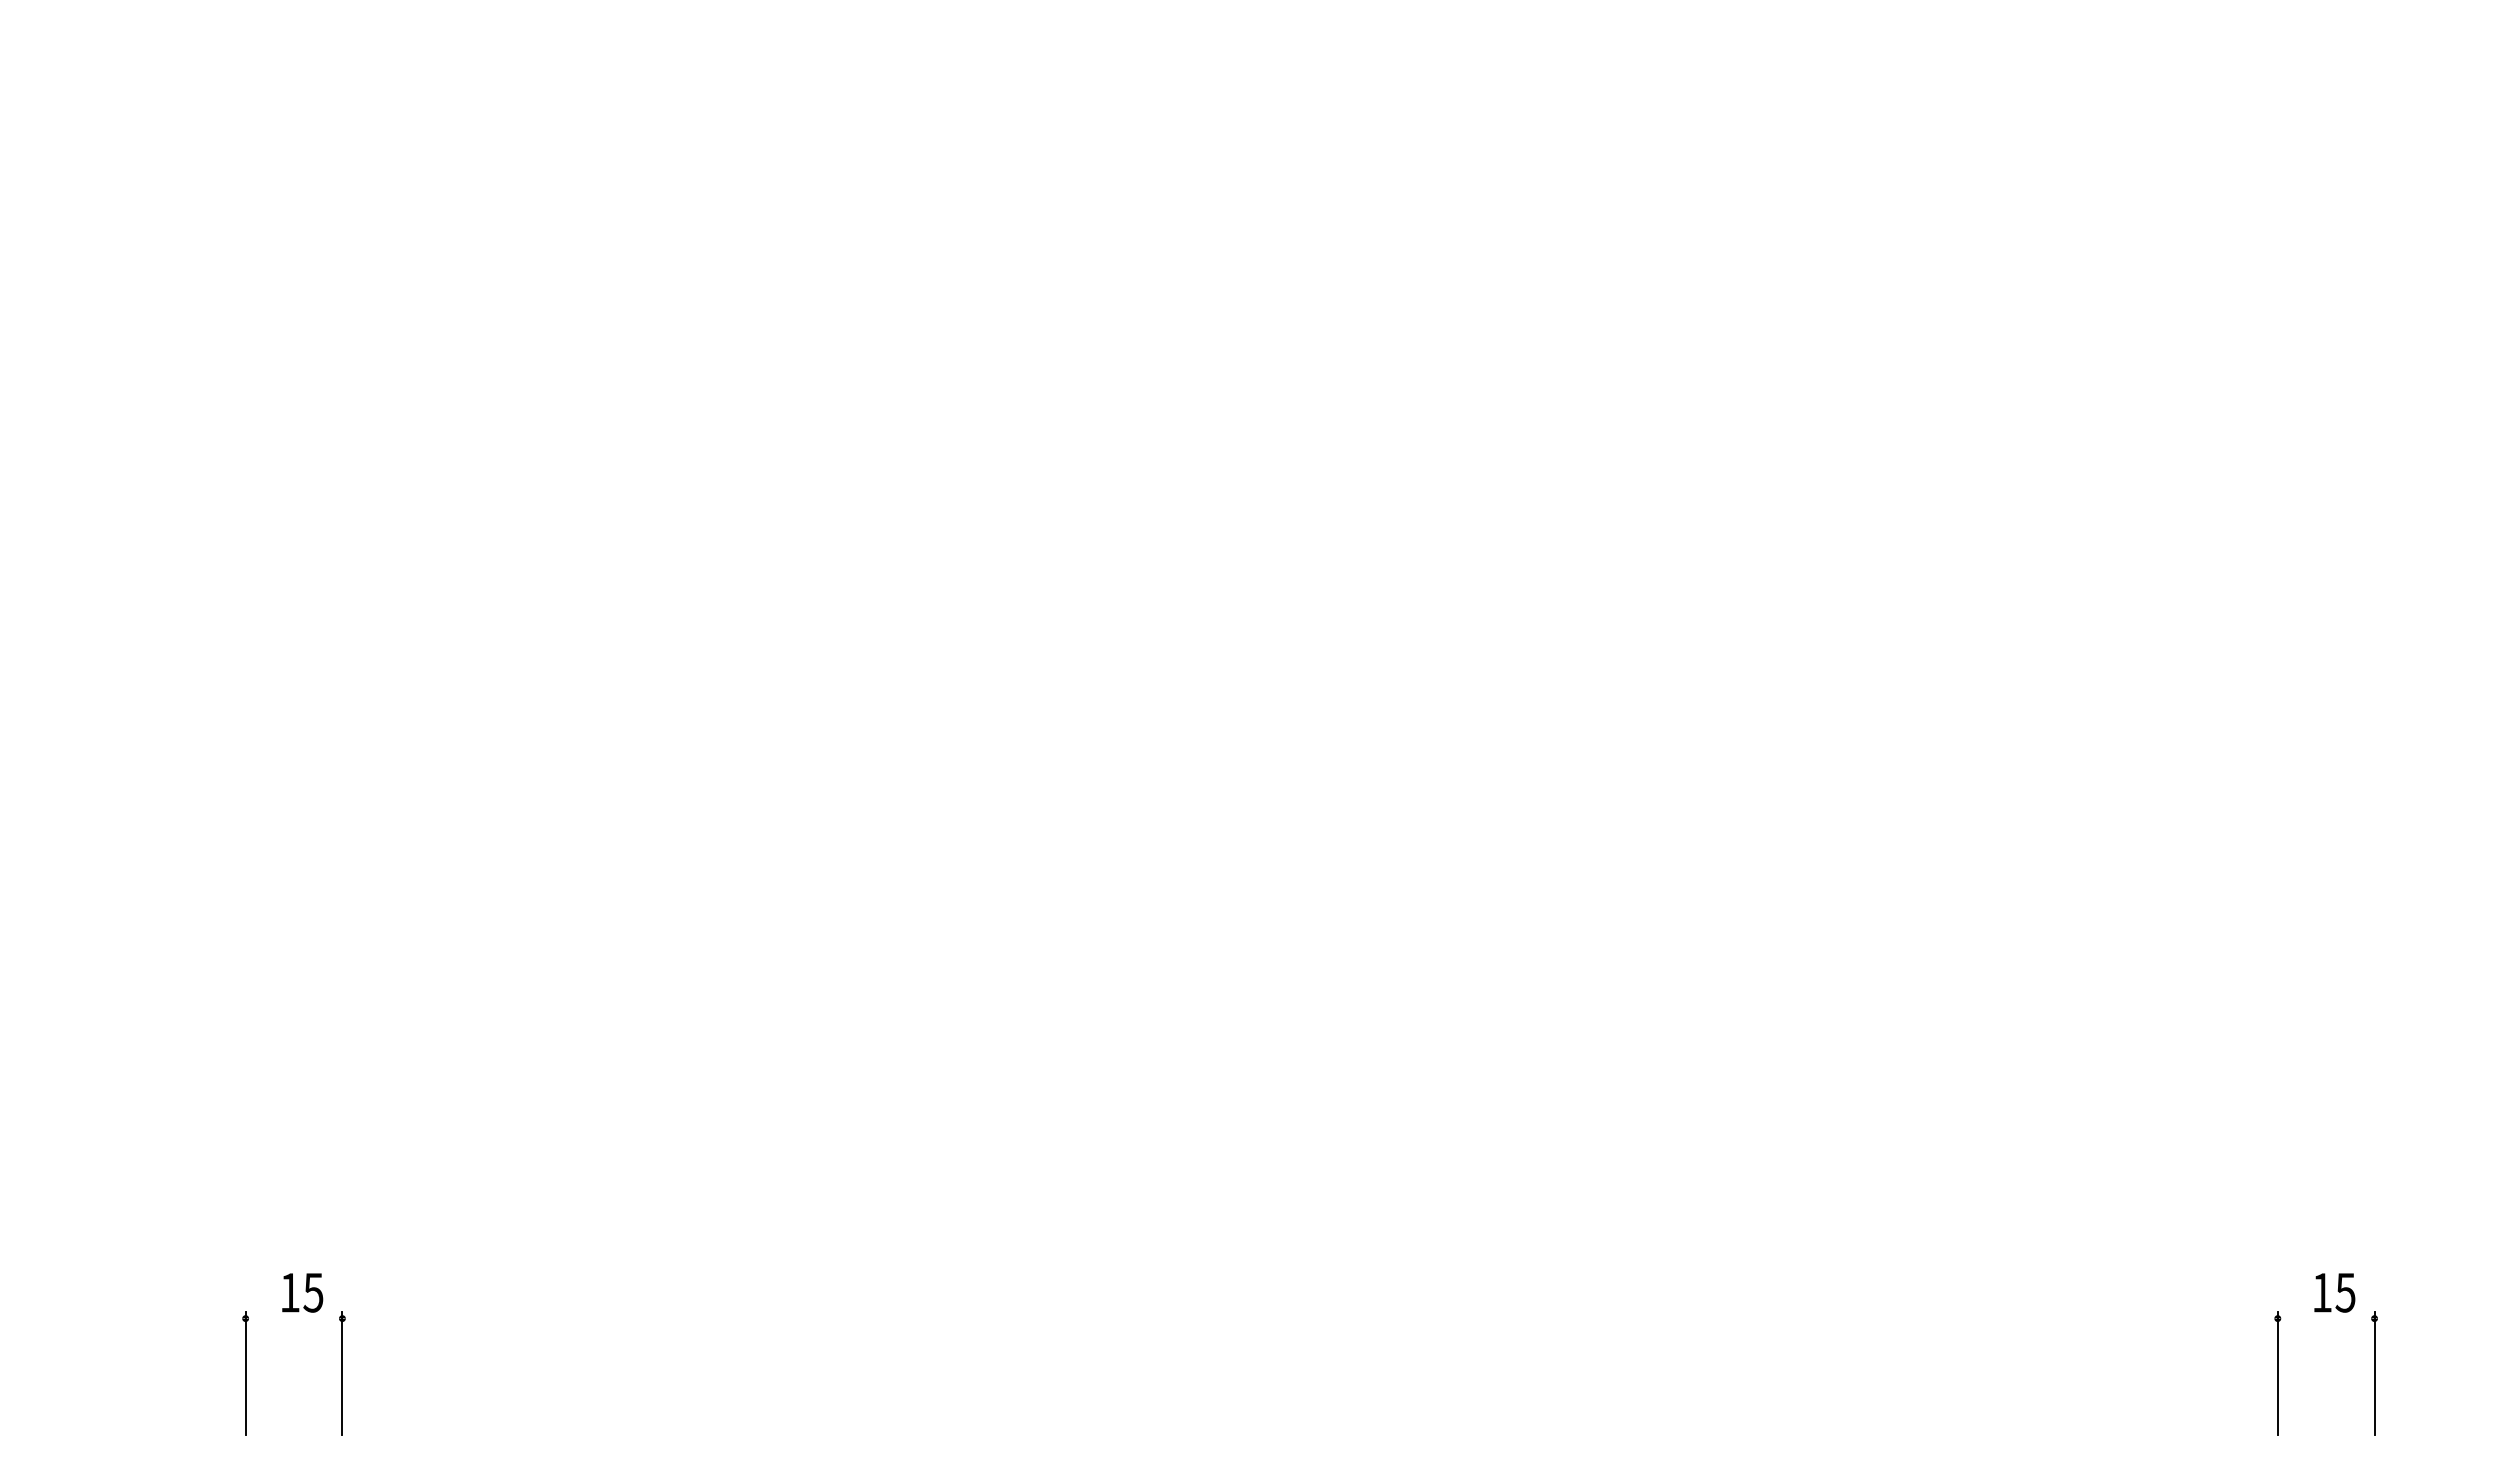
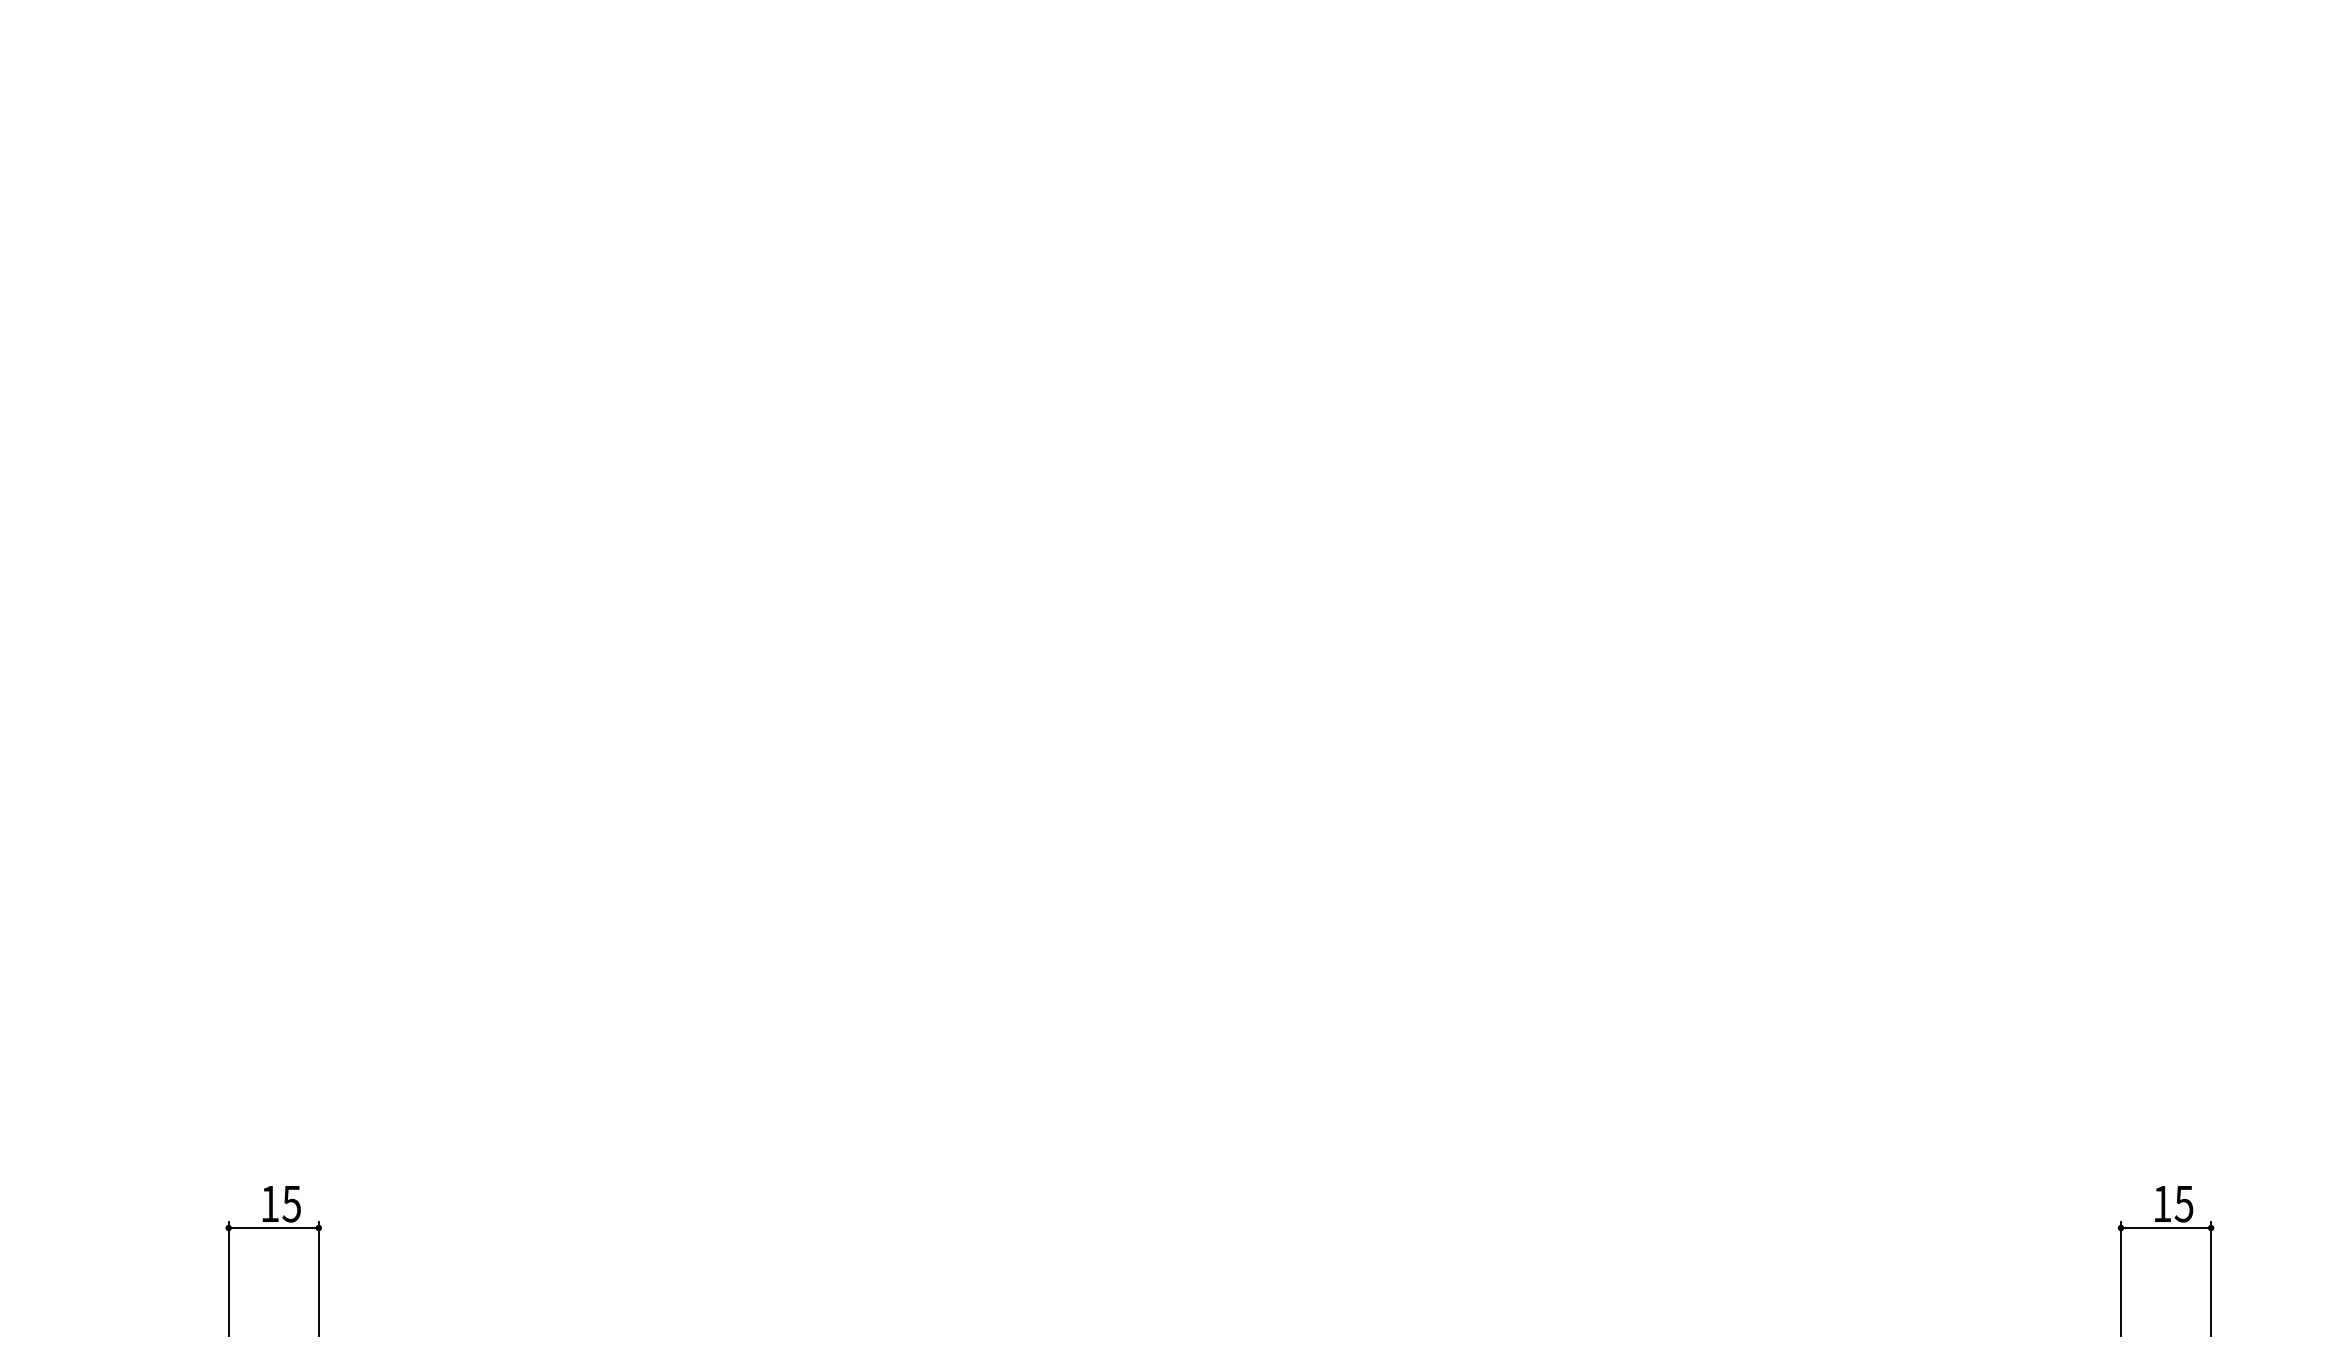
line: (293, 1318) -> (273, 1227), added
line: (2325, 1318) -> (2165, 1227), added

